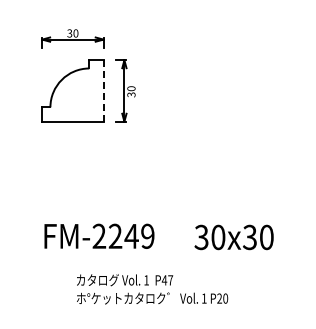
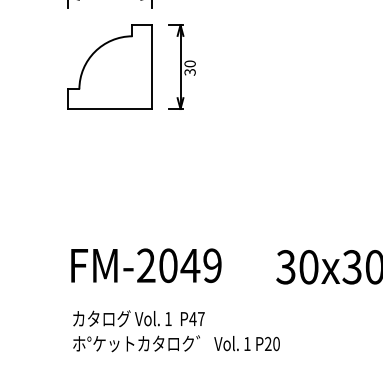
line: (103, 90) -> (151, 66), dashed -> solid
text: (115, 235) -> (168, 264), FM-2249 -> FM-2049
text: (152, 289) -> (176, 331), moved

